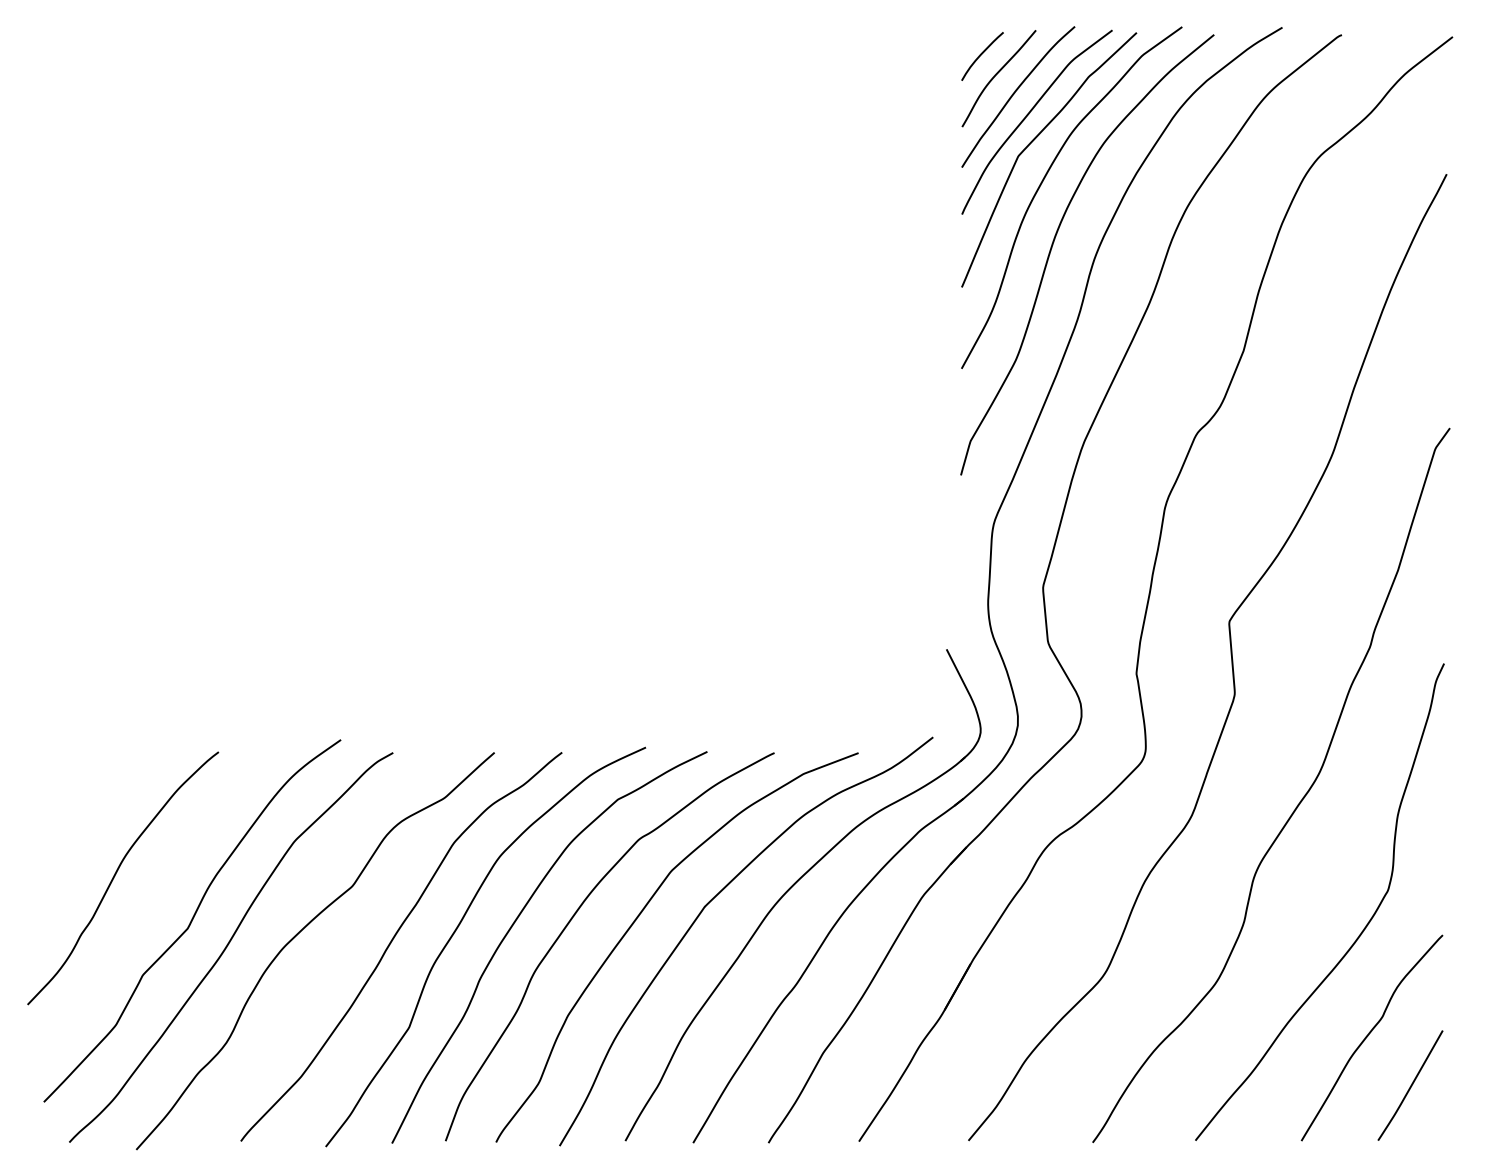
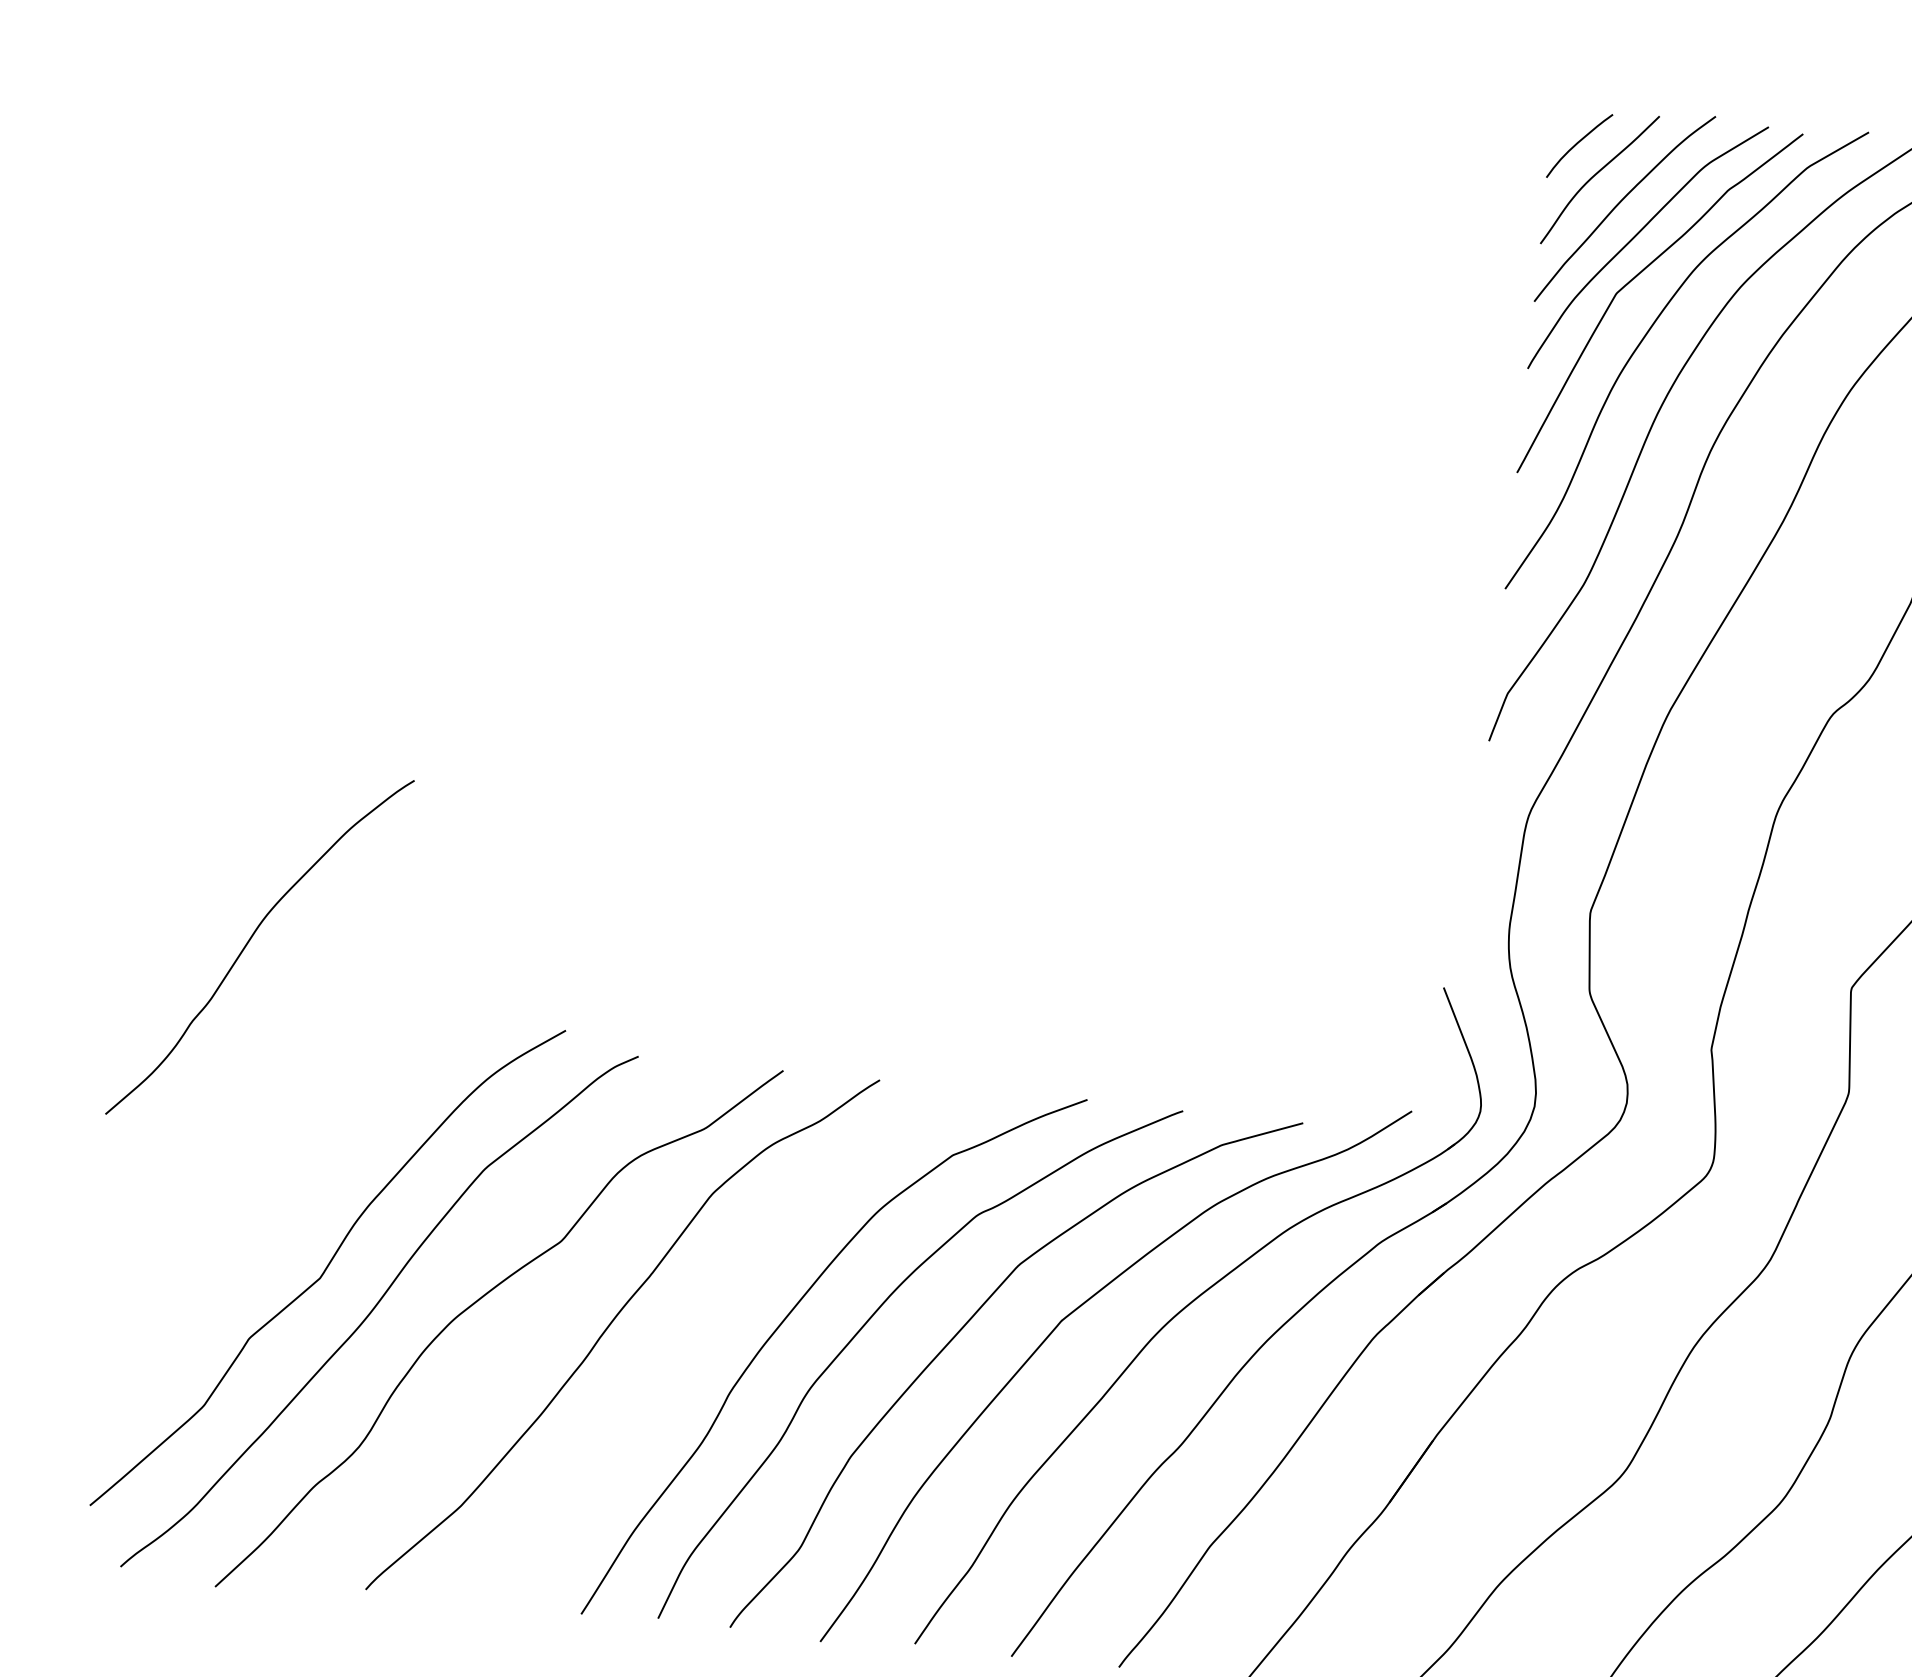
curve: (116, 874) -> (250, 940), moved
curve: (457, 929) -> (705, 1317), removed

